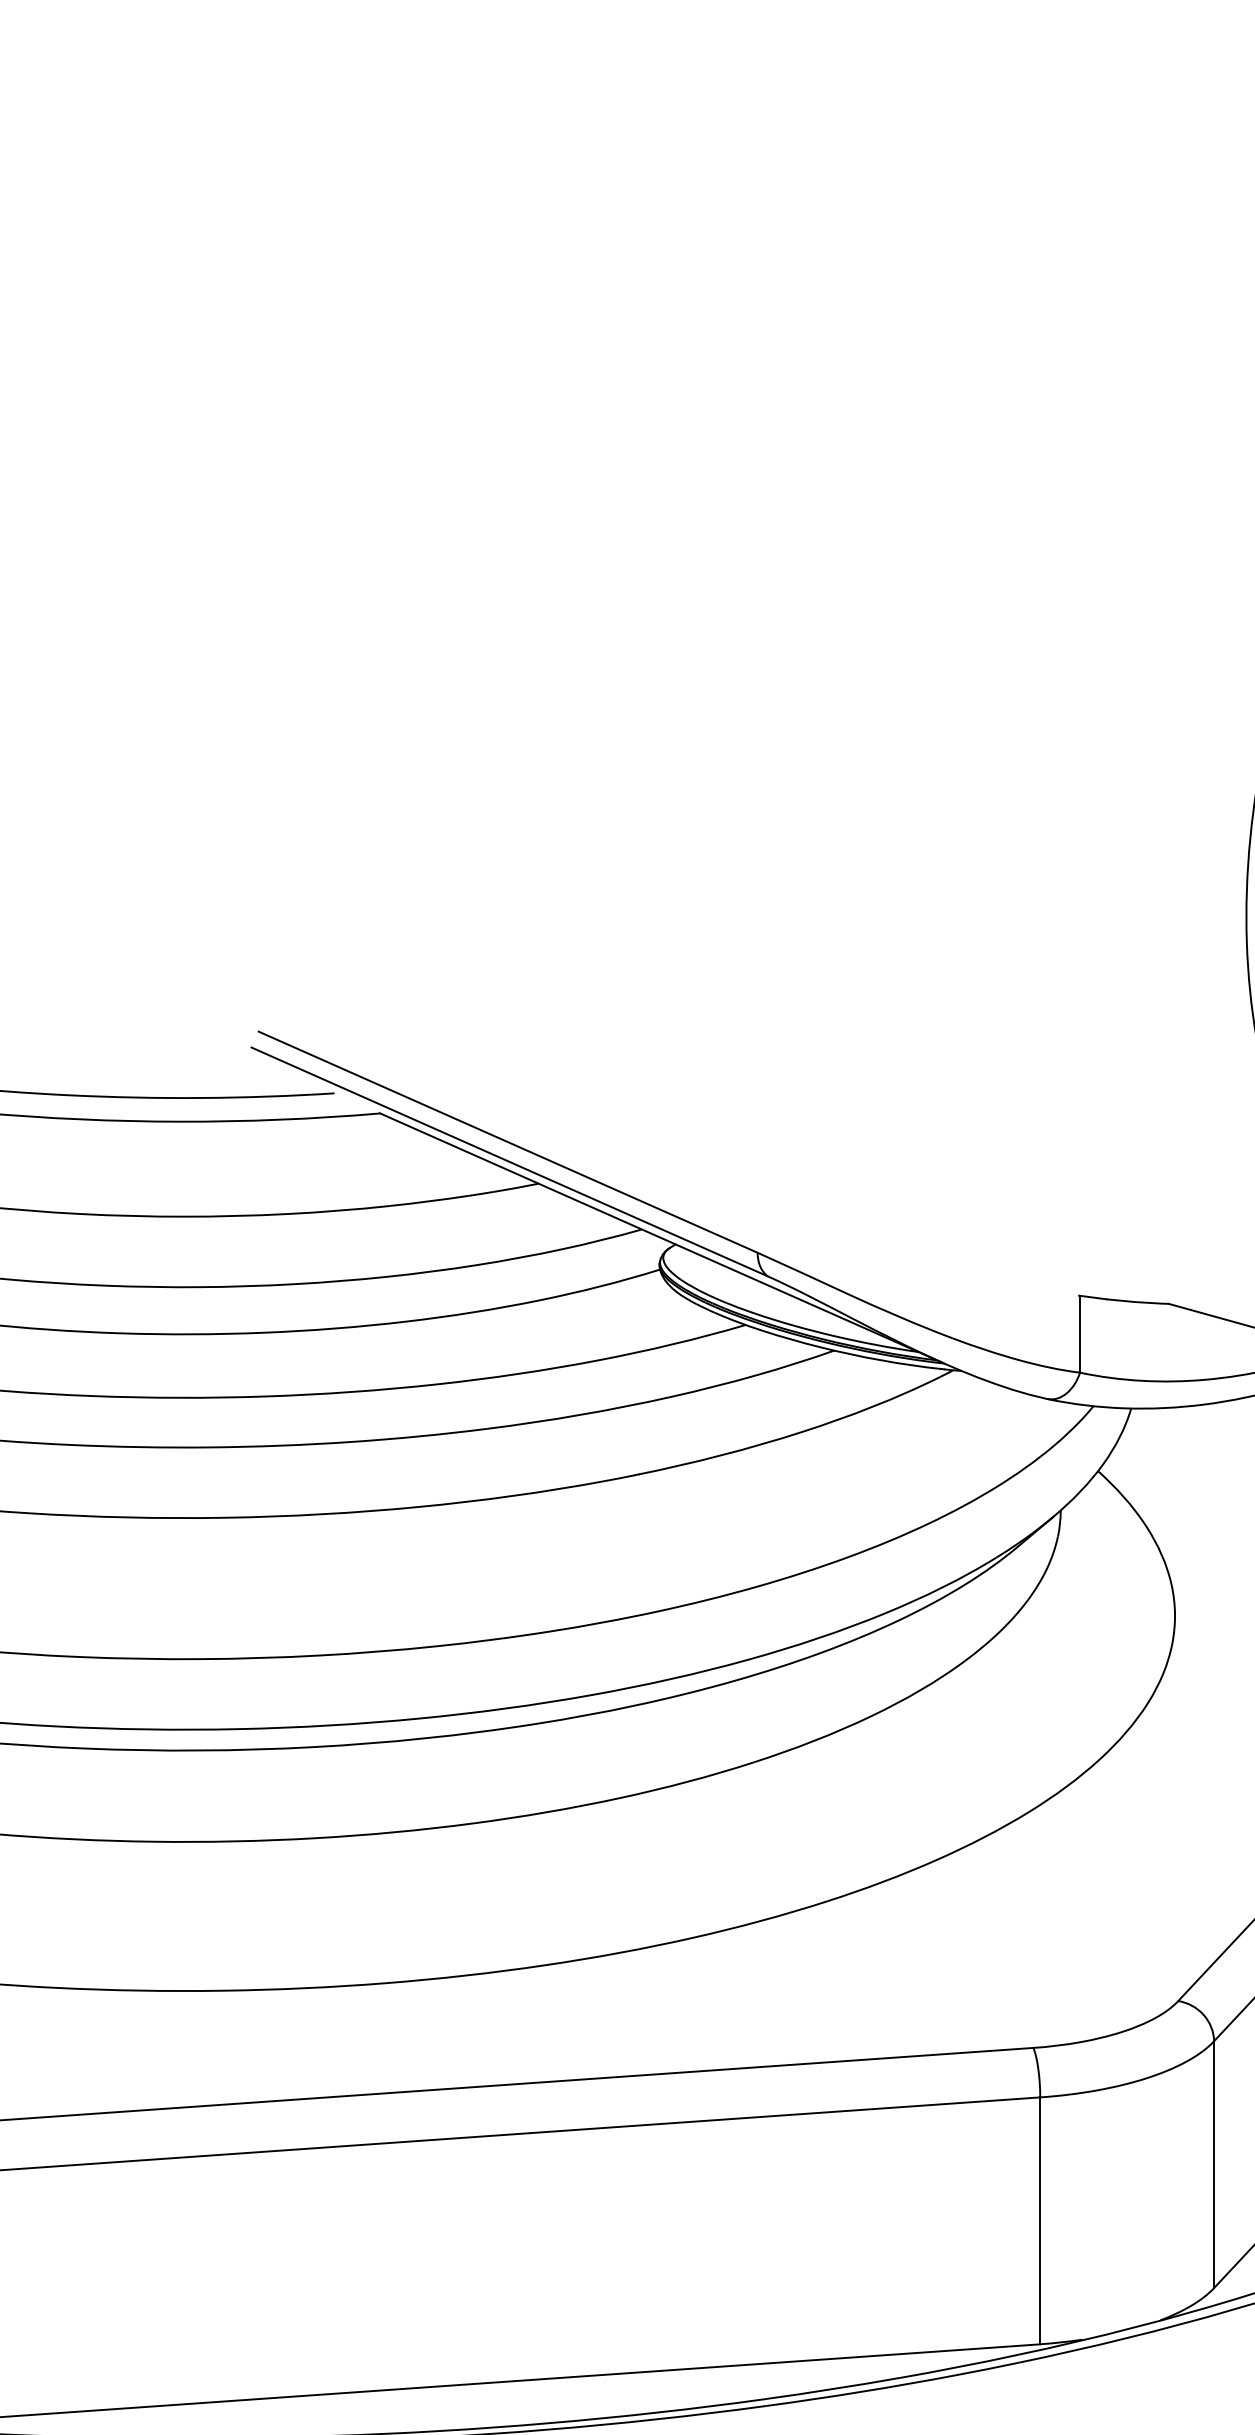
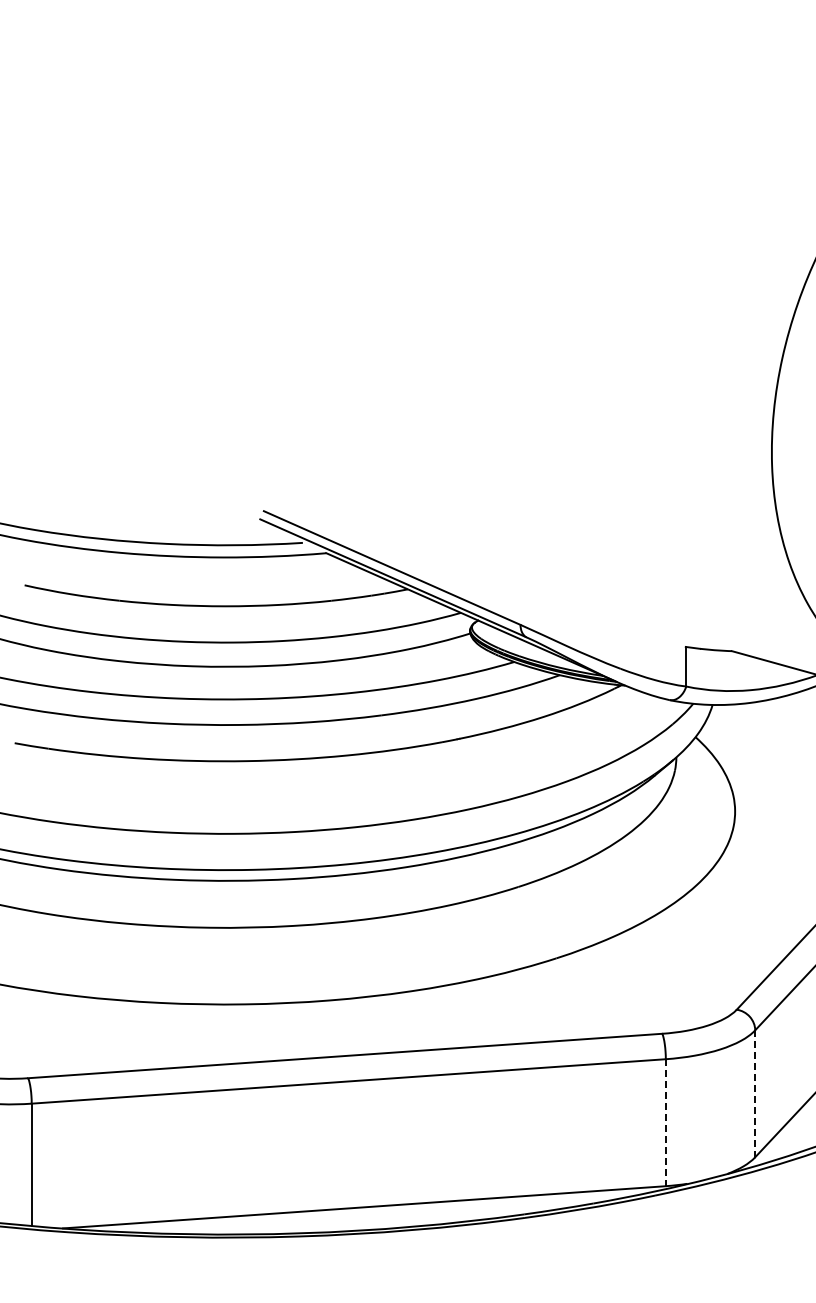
line: (1214, 2165) -> (755, 1094), solid -> dashed
line: (1039, 2222) -> (665, 1123), solid -> dashed

